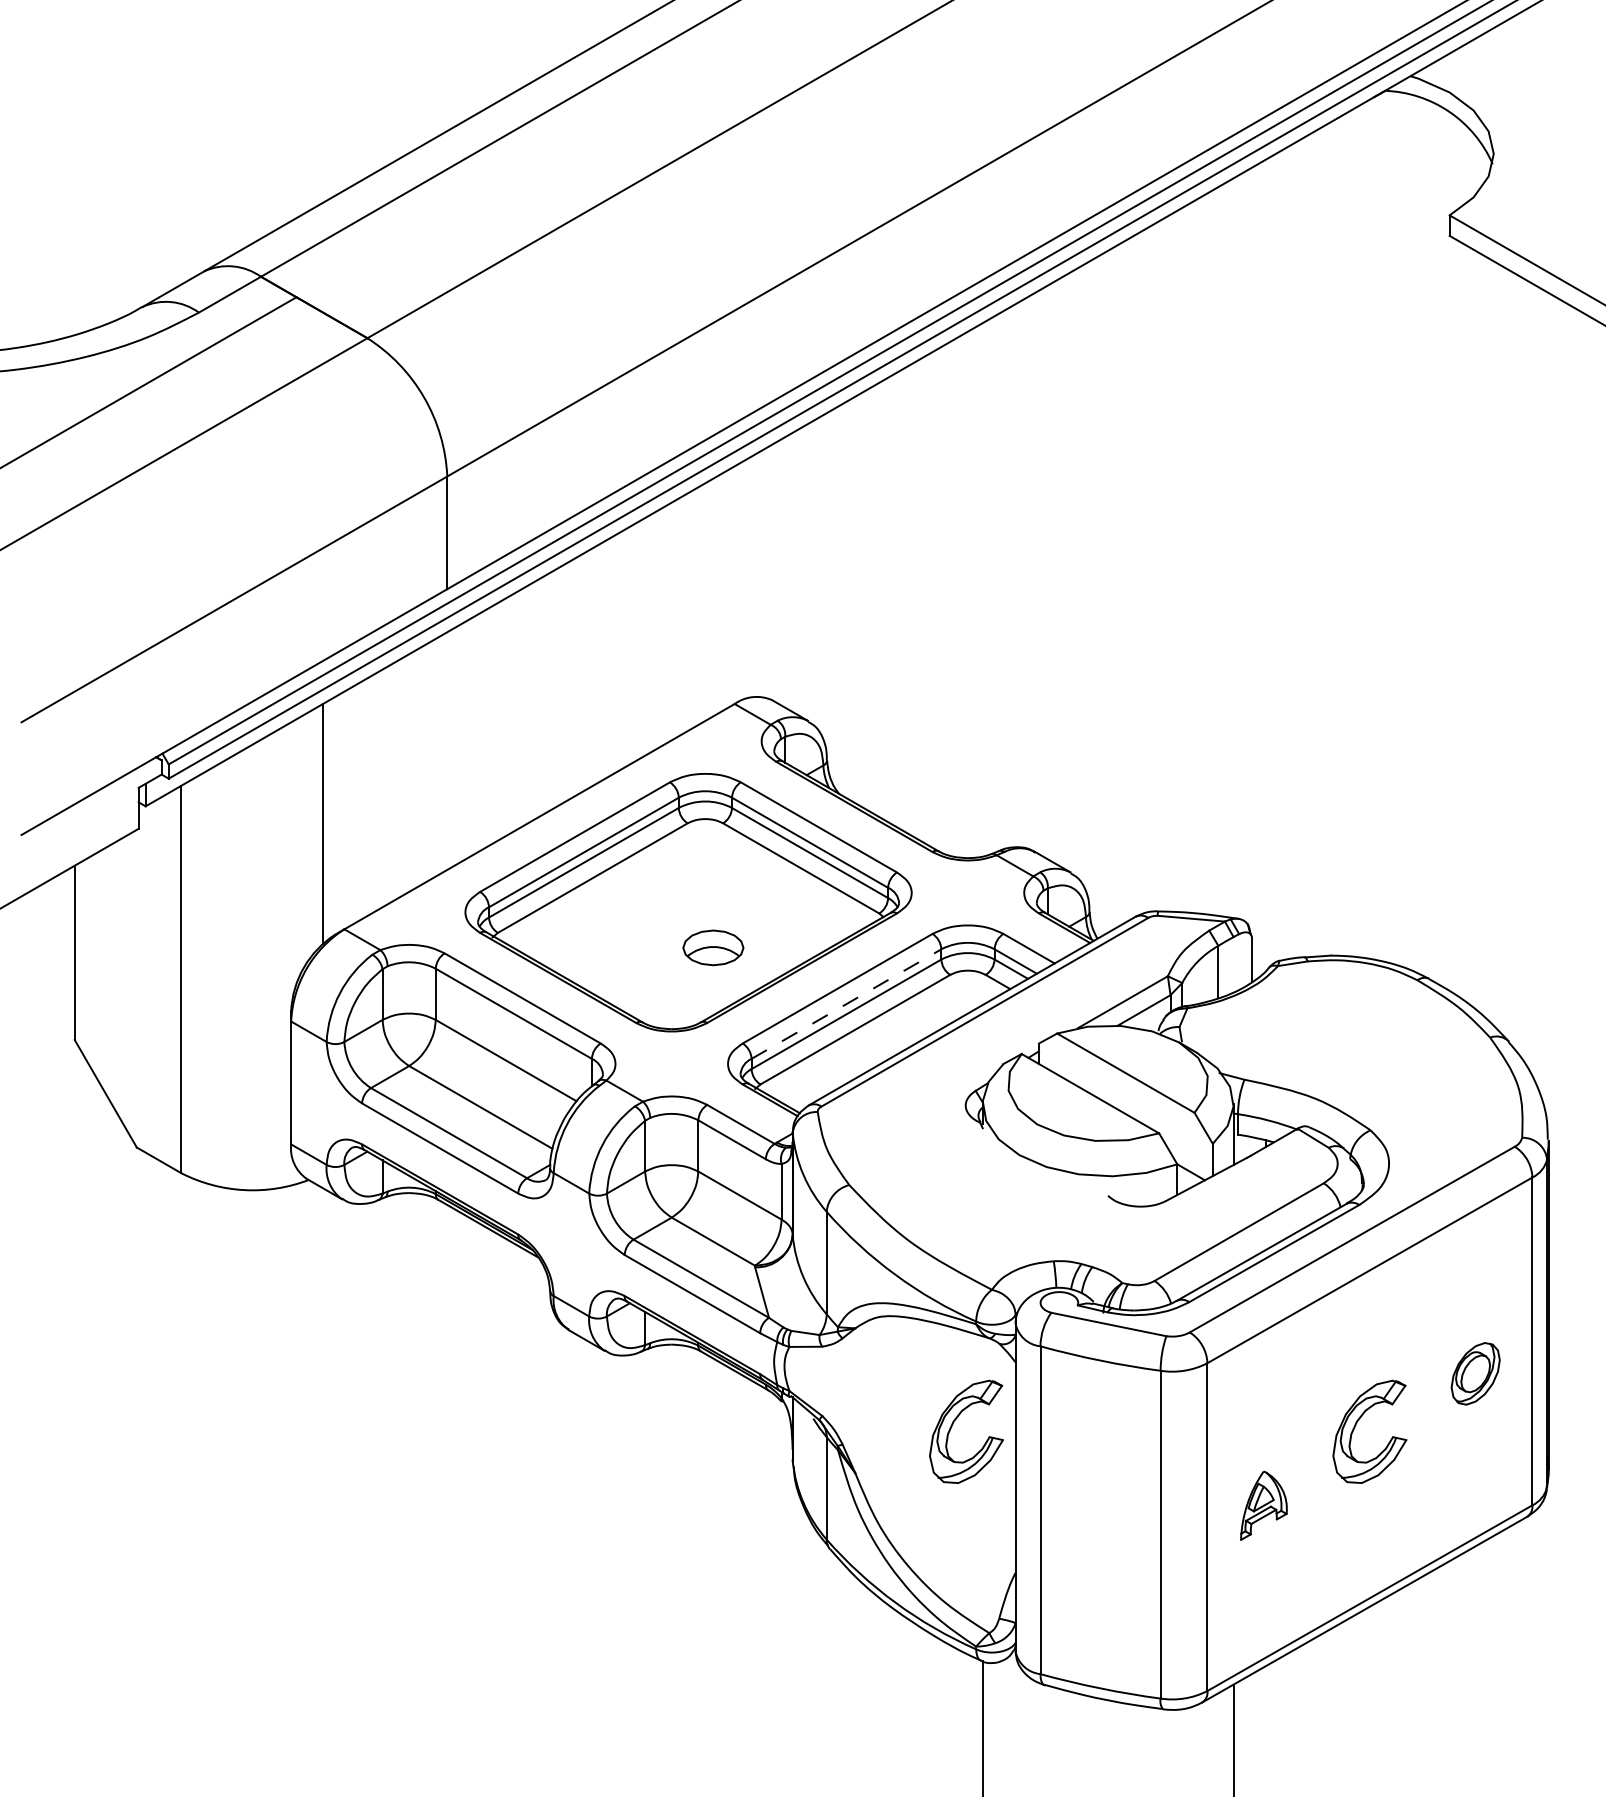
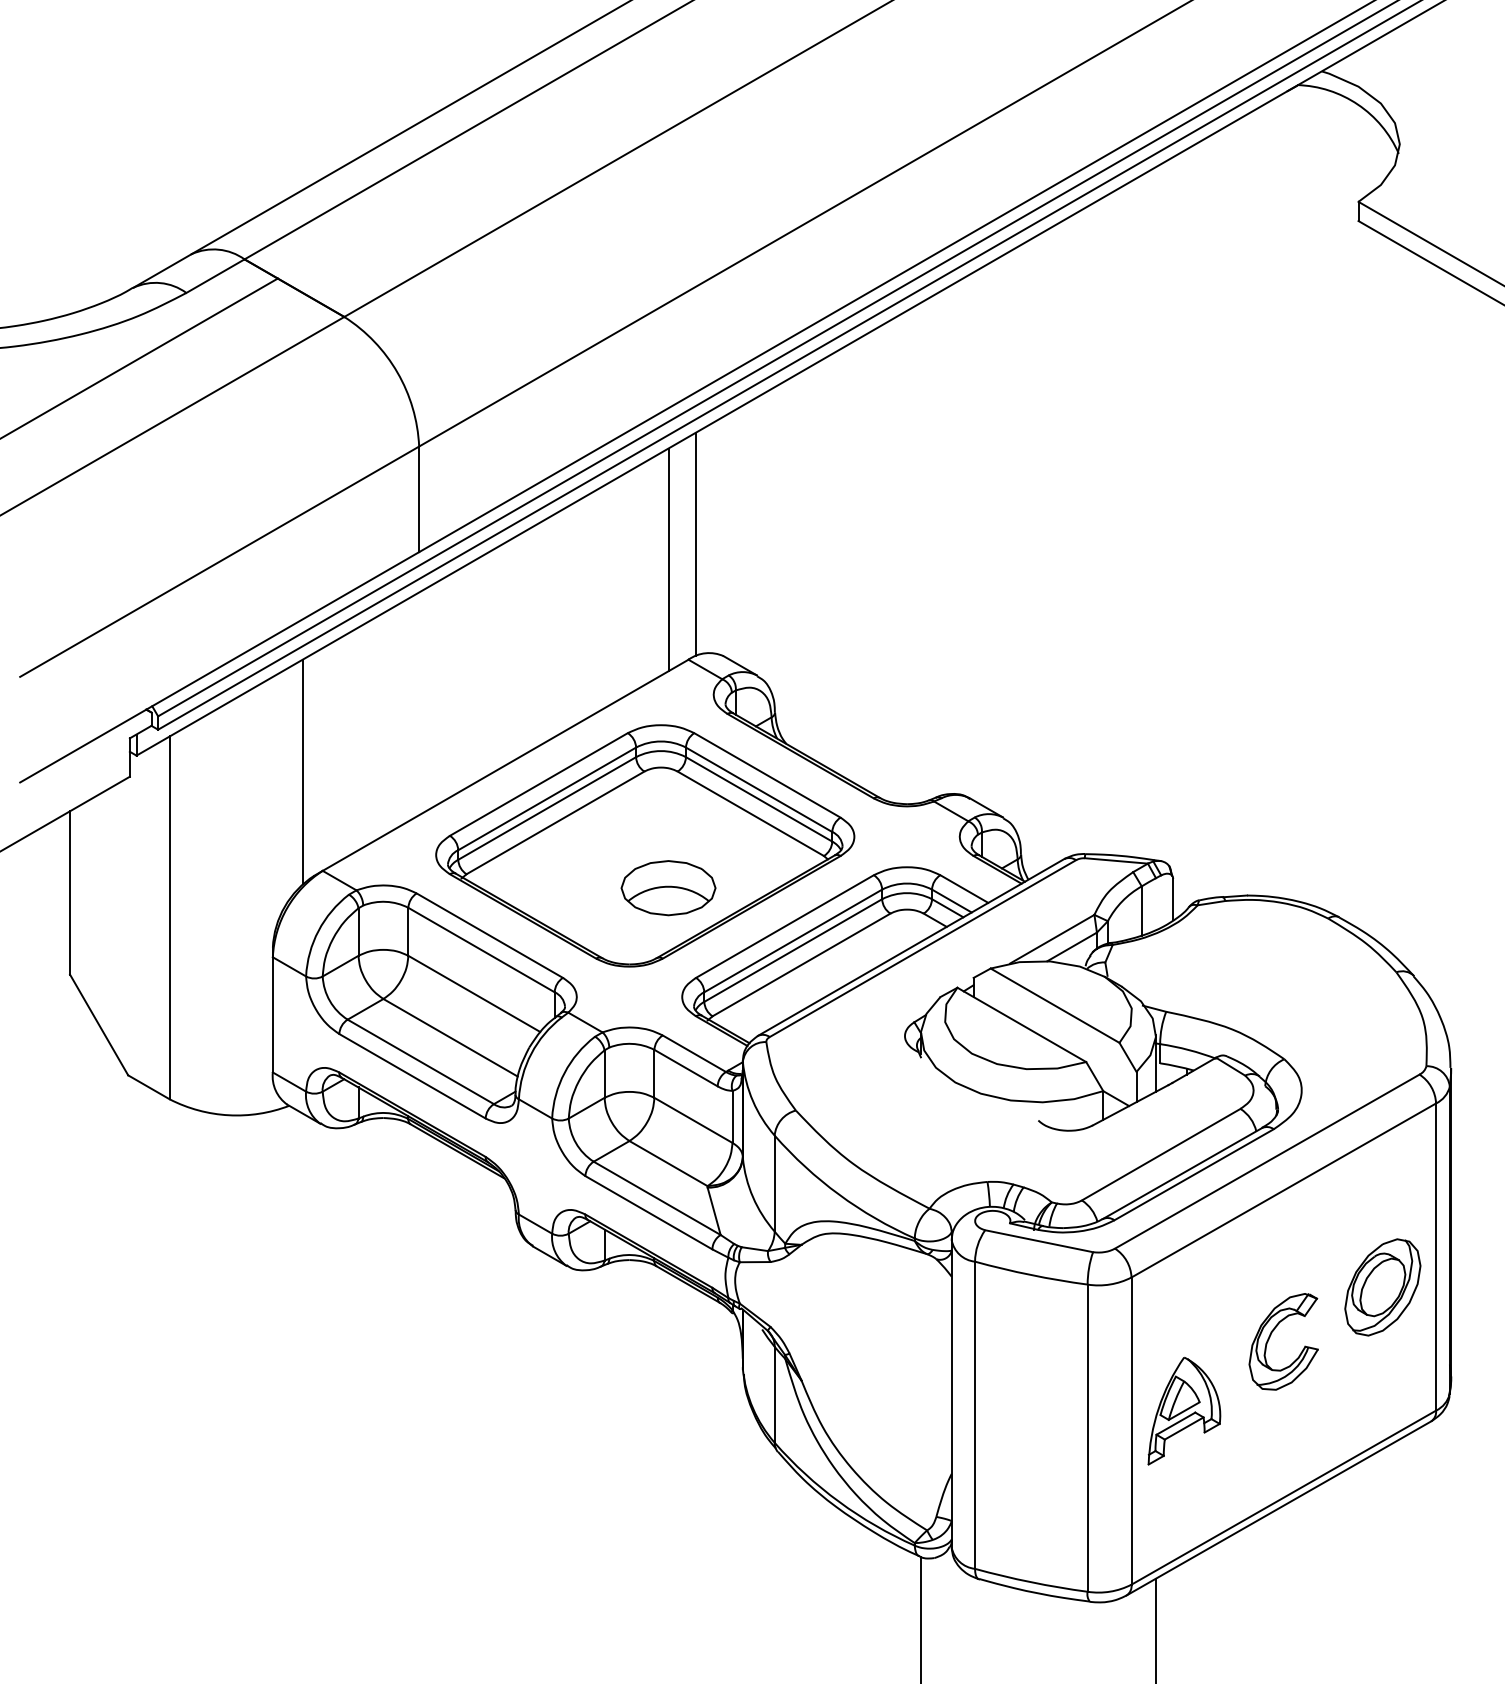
line: (743, 581) -> (696, 544), added
line: (713, 597) -> (668, 559), added
part: (713, 948) -> (668, 888), size x1.67
line: (846, 1003) -> (793, 940), dashed -> solid
part: (1475, 1373) -> (1382, 1287), size x1.67
part: (953, 1425) -> (893, 1335), removed
part: (1263, 1505) -> (1184, 1410), size x1.67

